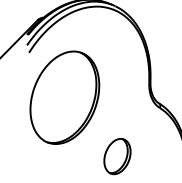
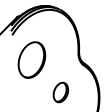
part: (64, 96) -> (31, 59), size x0.7

